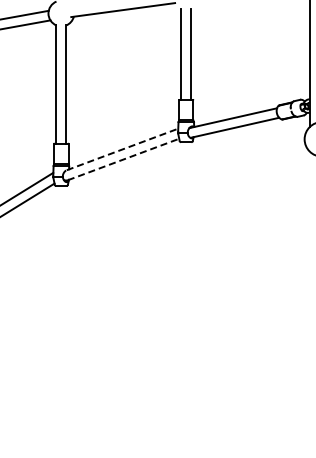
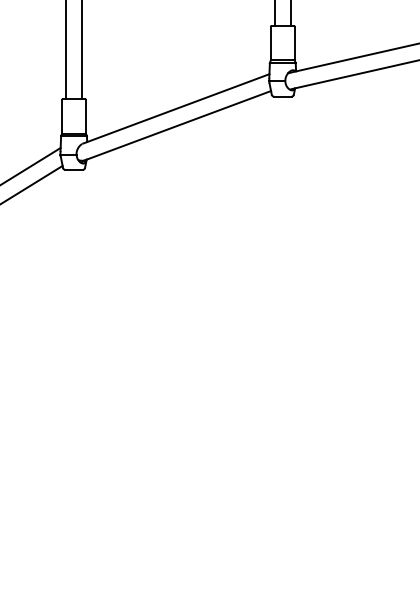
line: (123, 149) -> (177, 108), dashed -> solid
line: (124, 159) -> (179, 125), dashed -> solid

